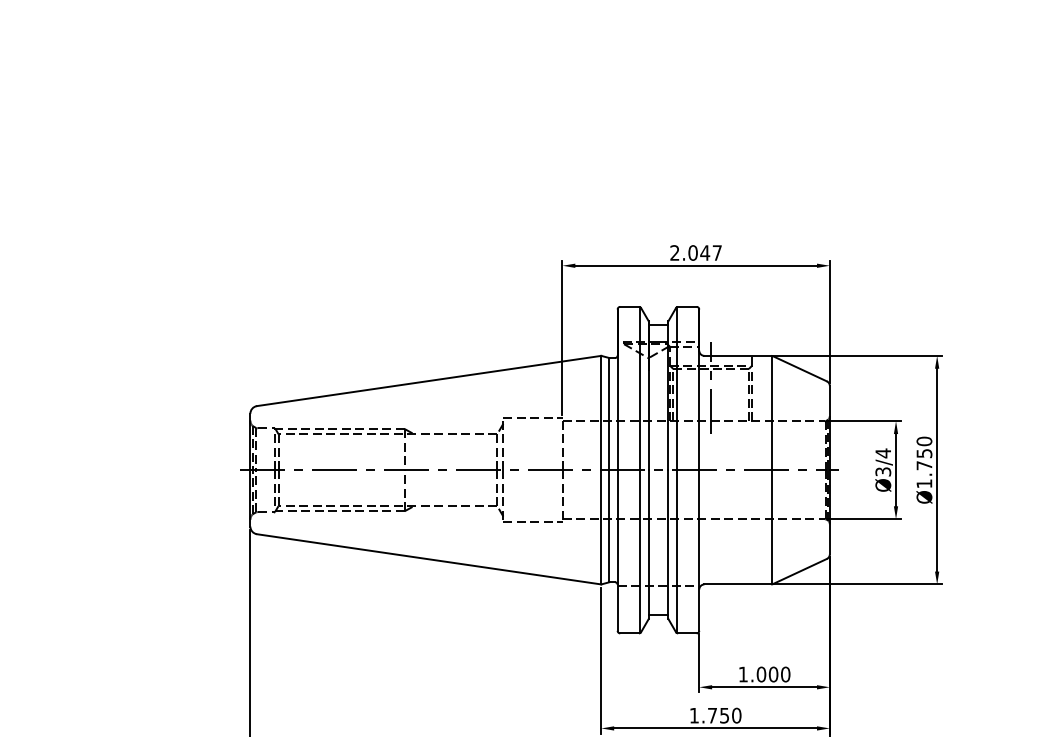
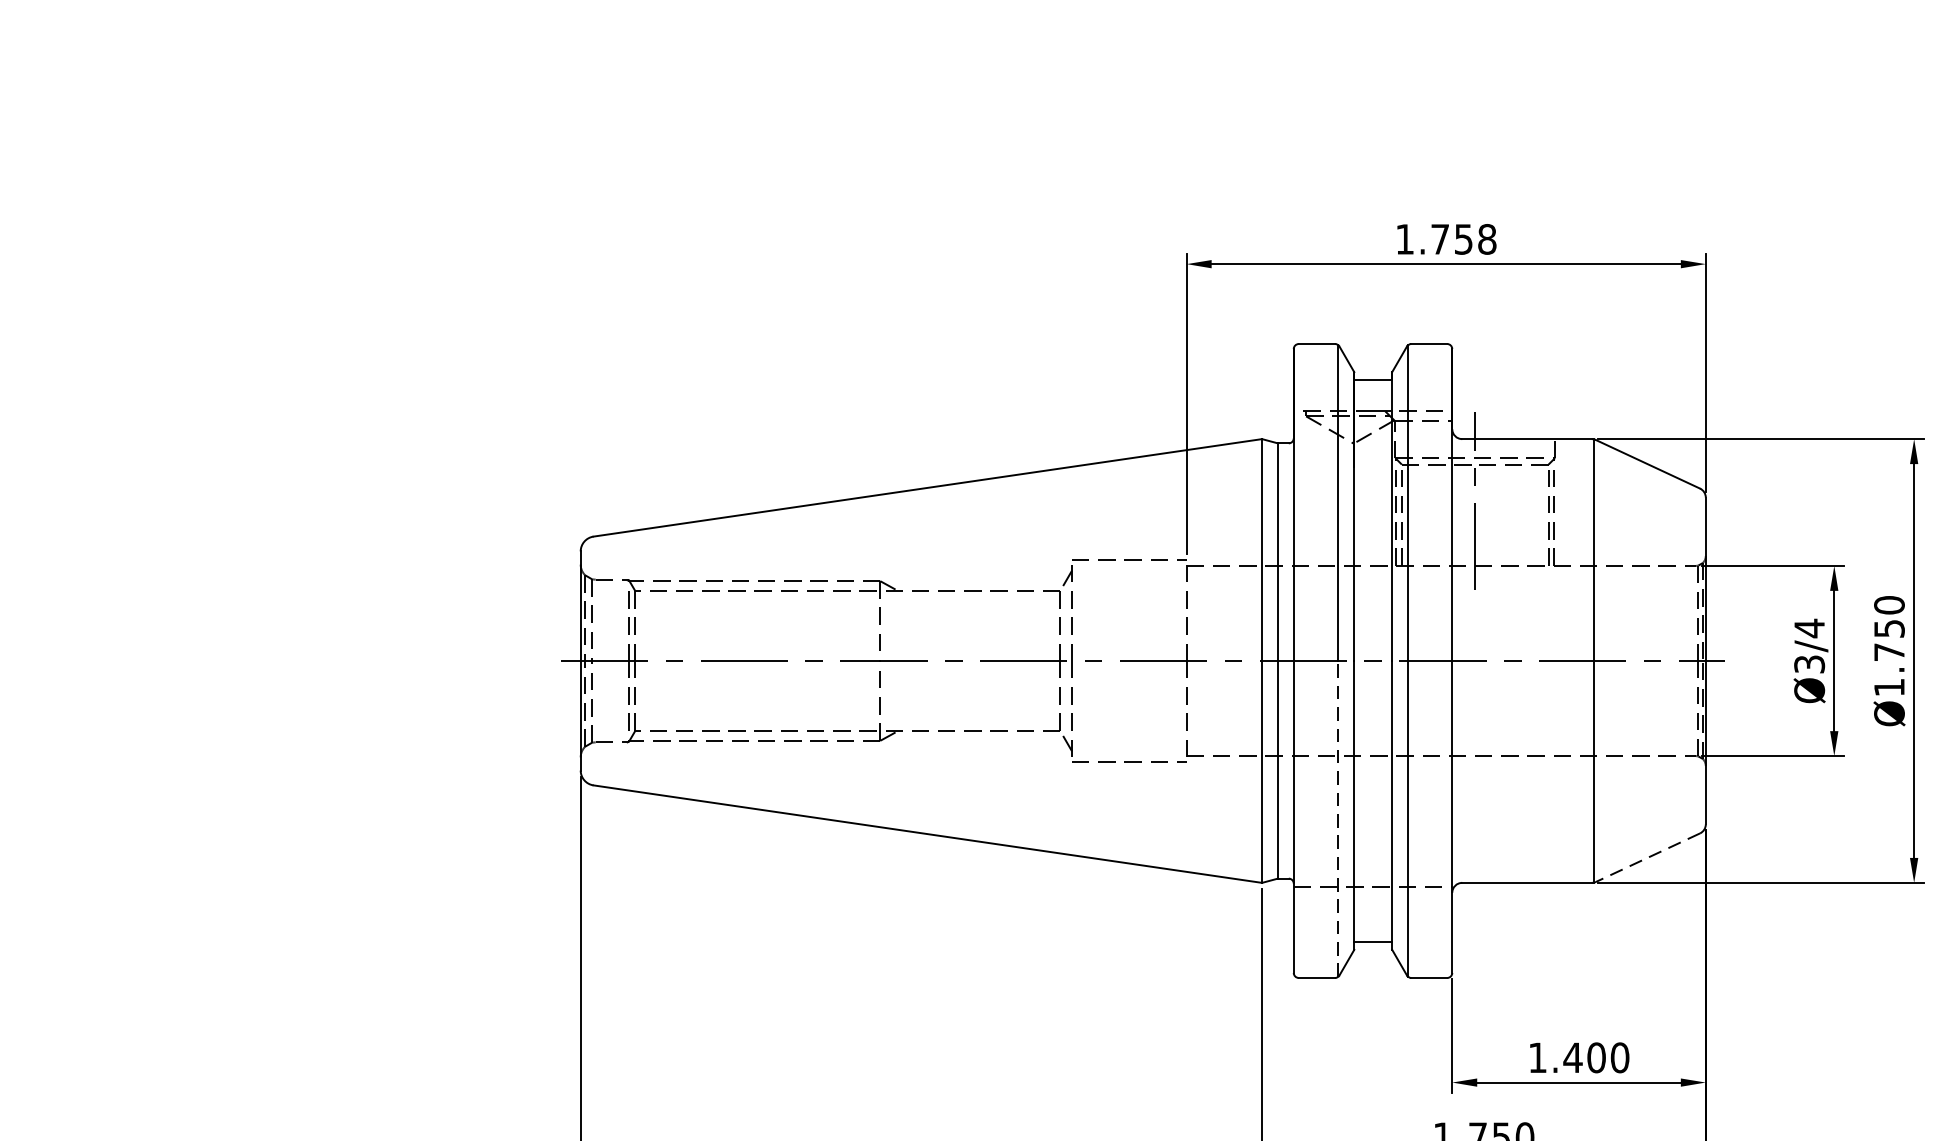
text: (696, 252) -> (1446, 238), 2.047 -> 1.758
line: (640, 551) -> (1338, 818), solid -> dashed
line: (800, 571) -> (1648, 857), solid -> dashed
text: (761, 674) -> (1573, 1057), 1.000 -> 1.400

